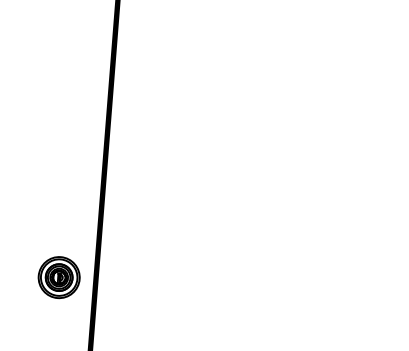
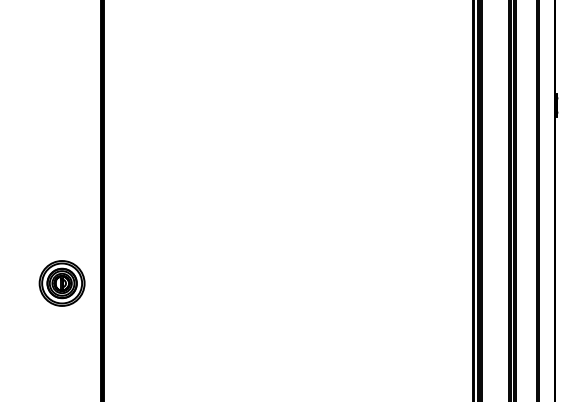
part: (58, 277) -> (61, 283), moved

